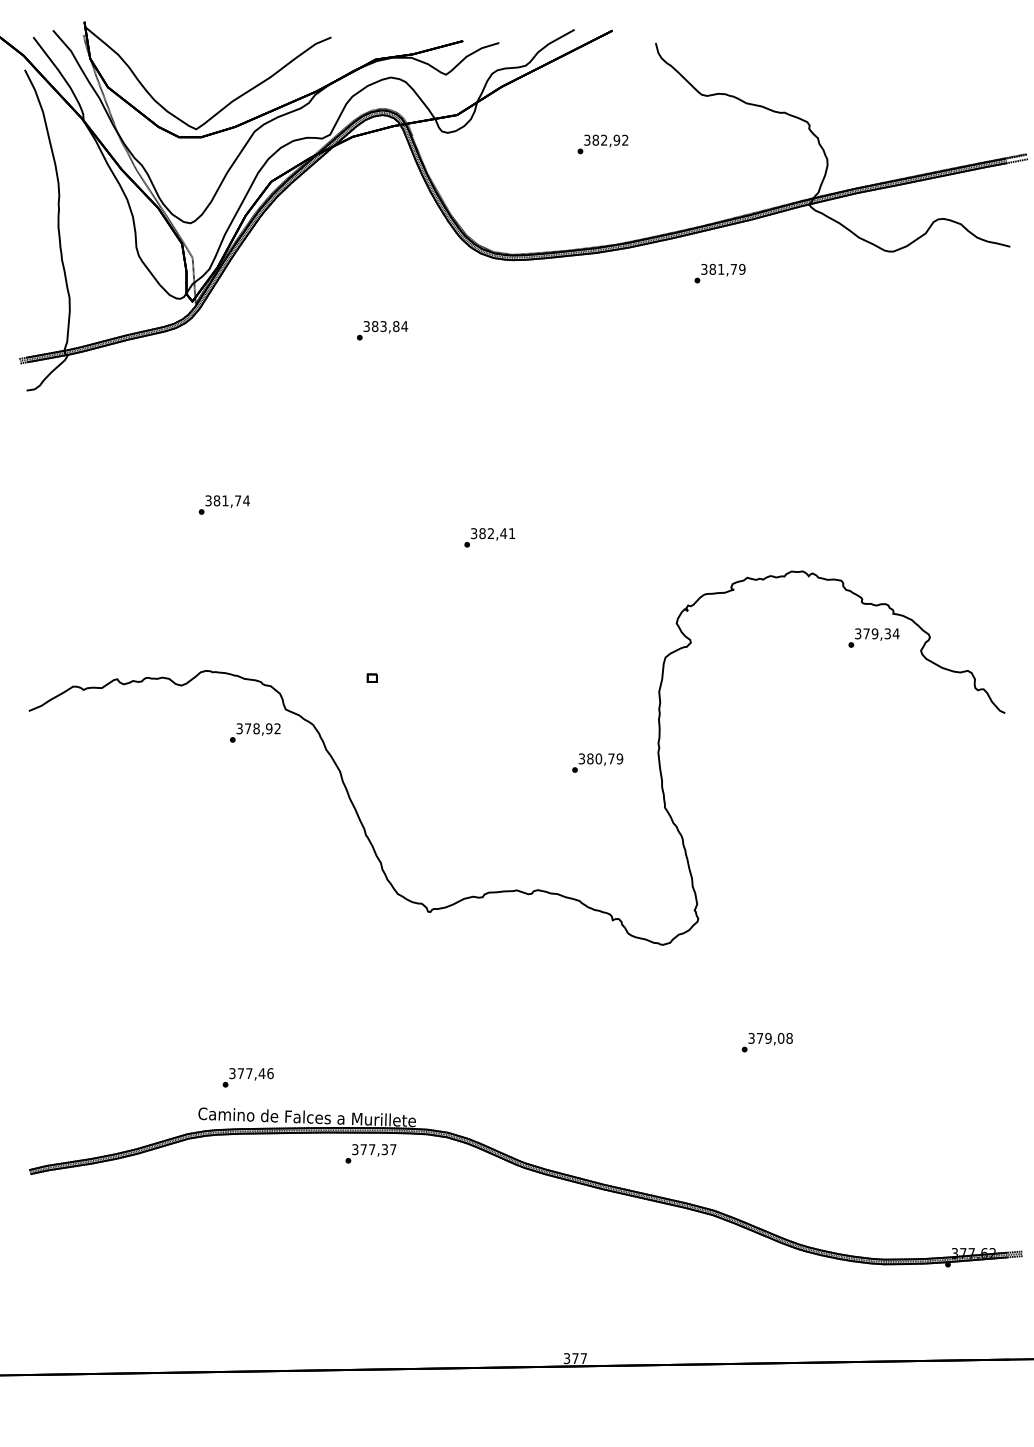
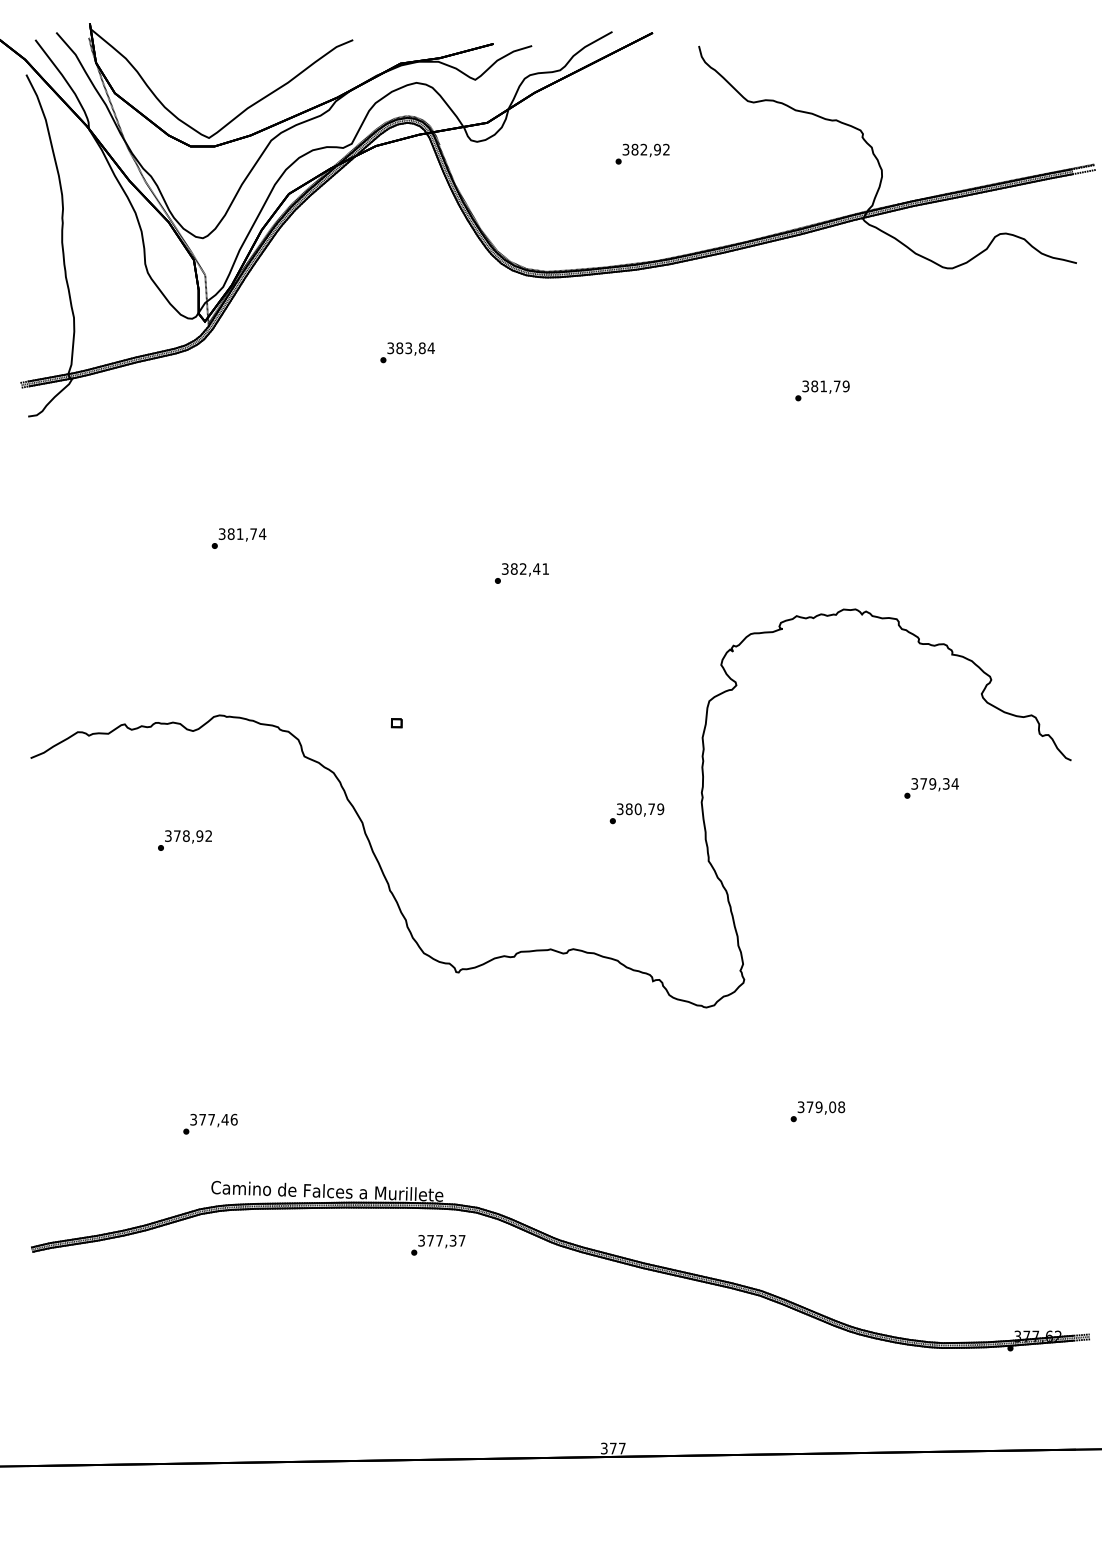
text: (720, 273) -> (822, 390), moved
text: (873, 638) -> (931, 788), moved
text: (254, 732) -> (184, 840), moved
text: (248, 1077) -> (210, 1123), moved
text: (371, 1154) -> (438, 1245), moved

